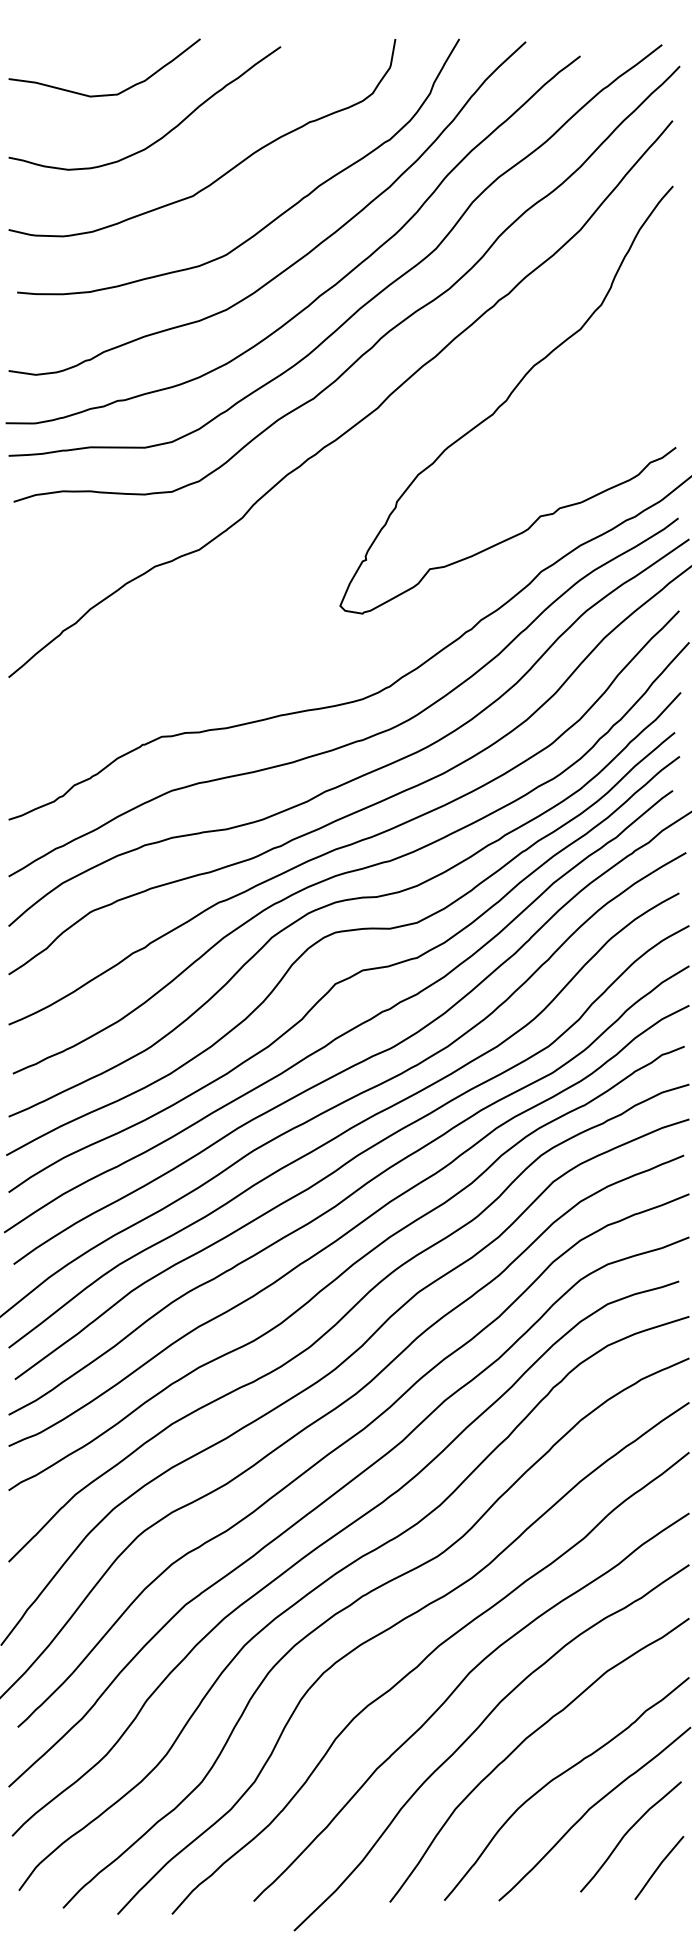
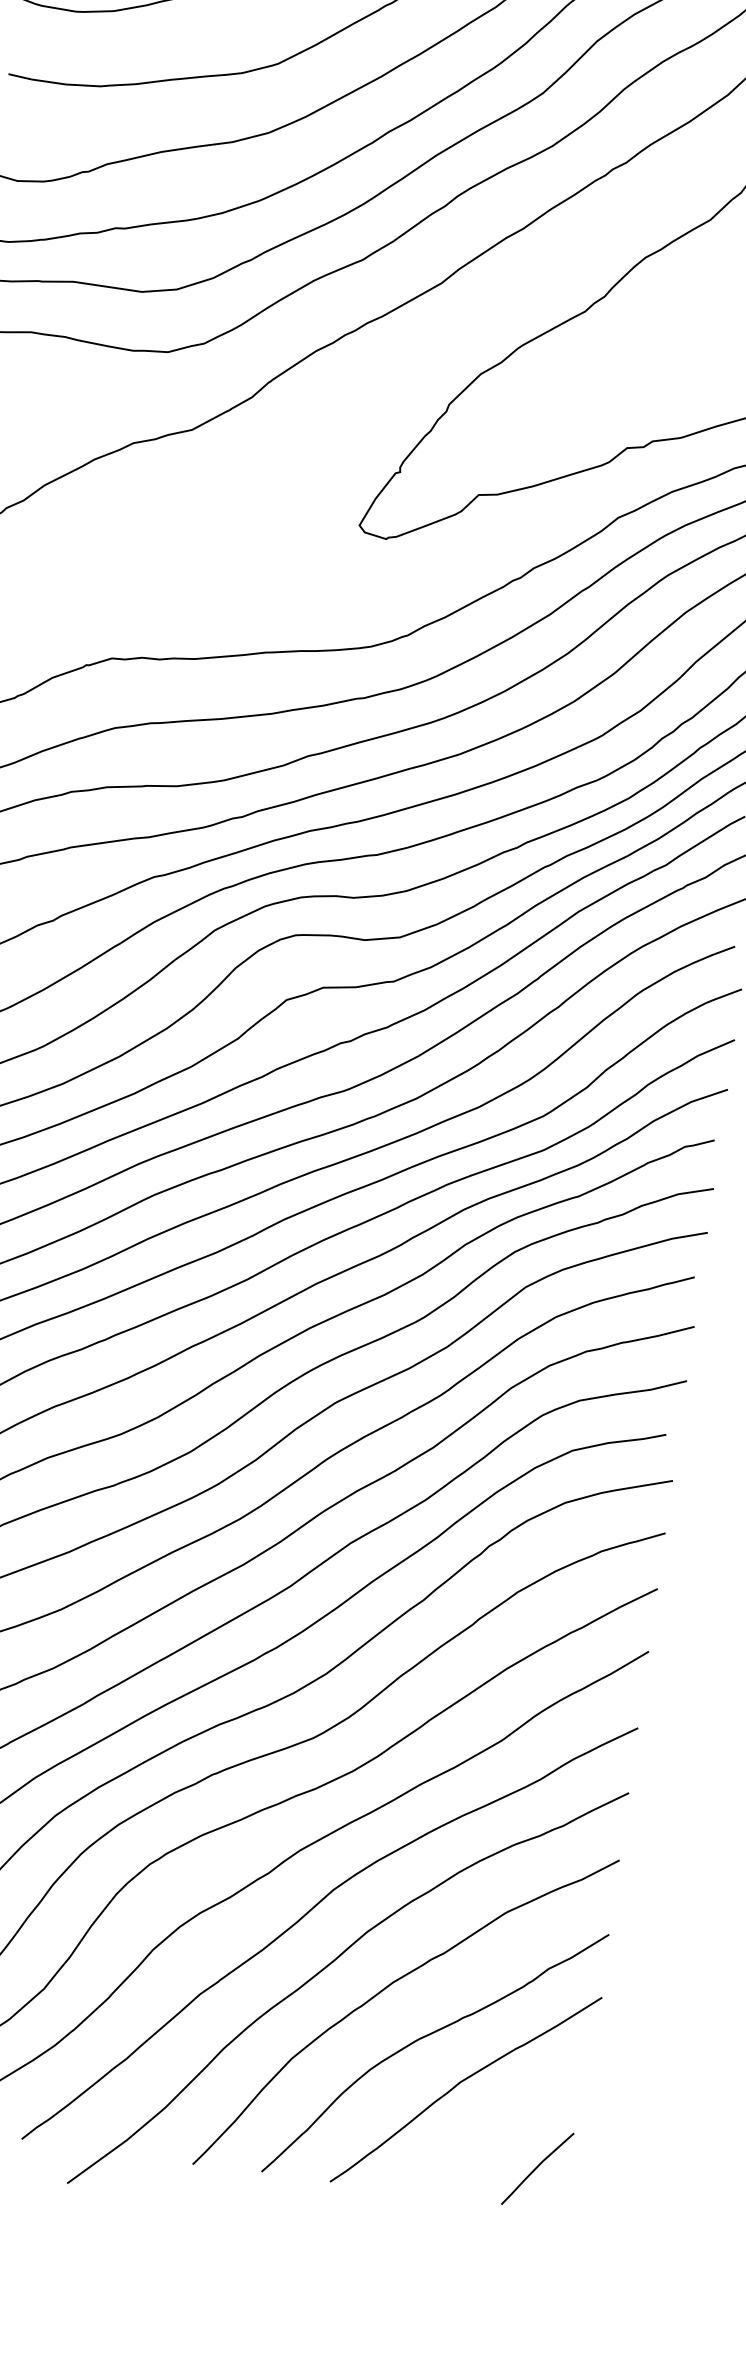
curve: (627, 1833) -> (503, 2119), removed

